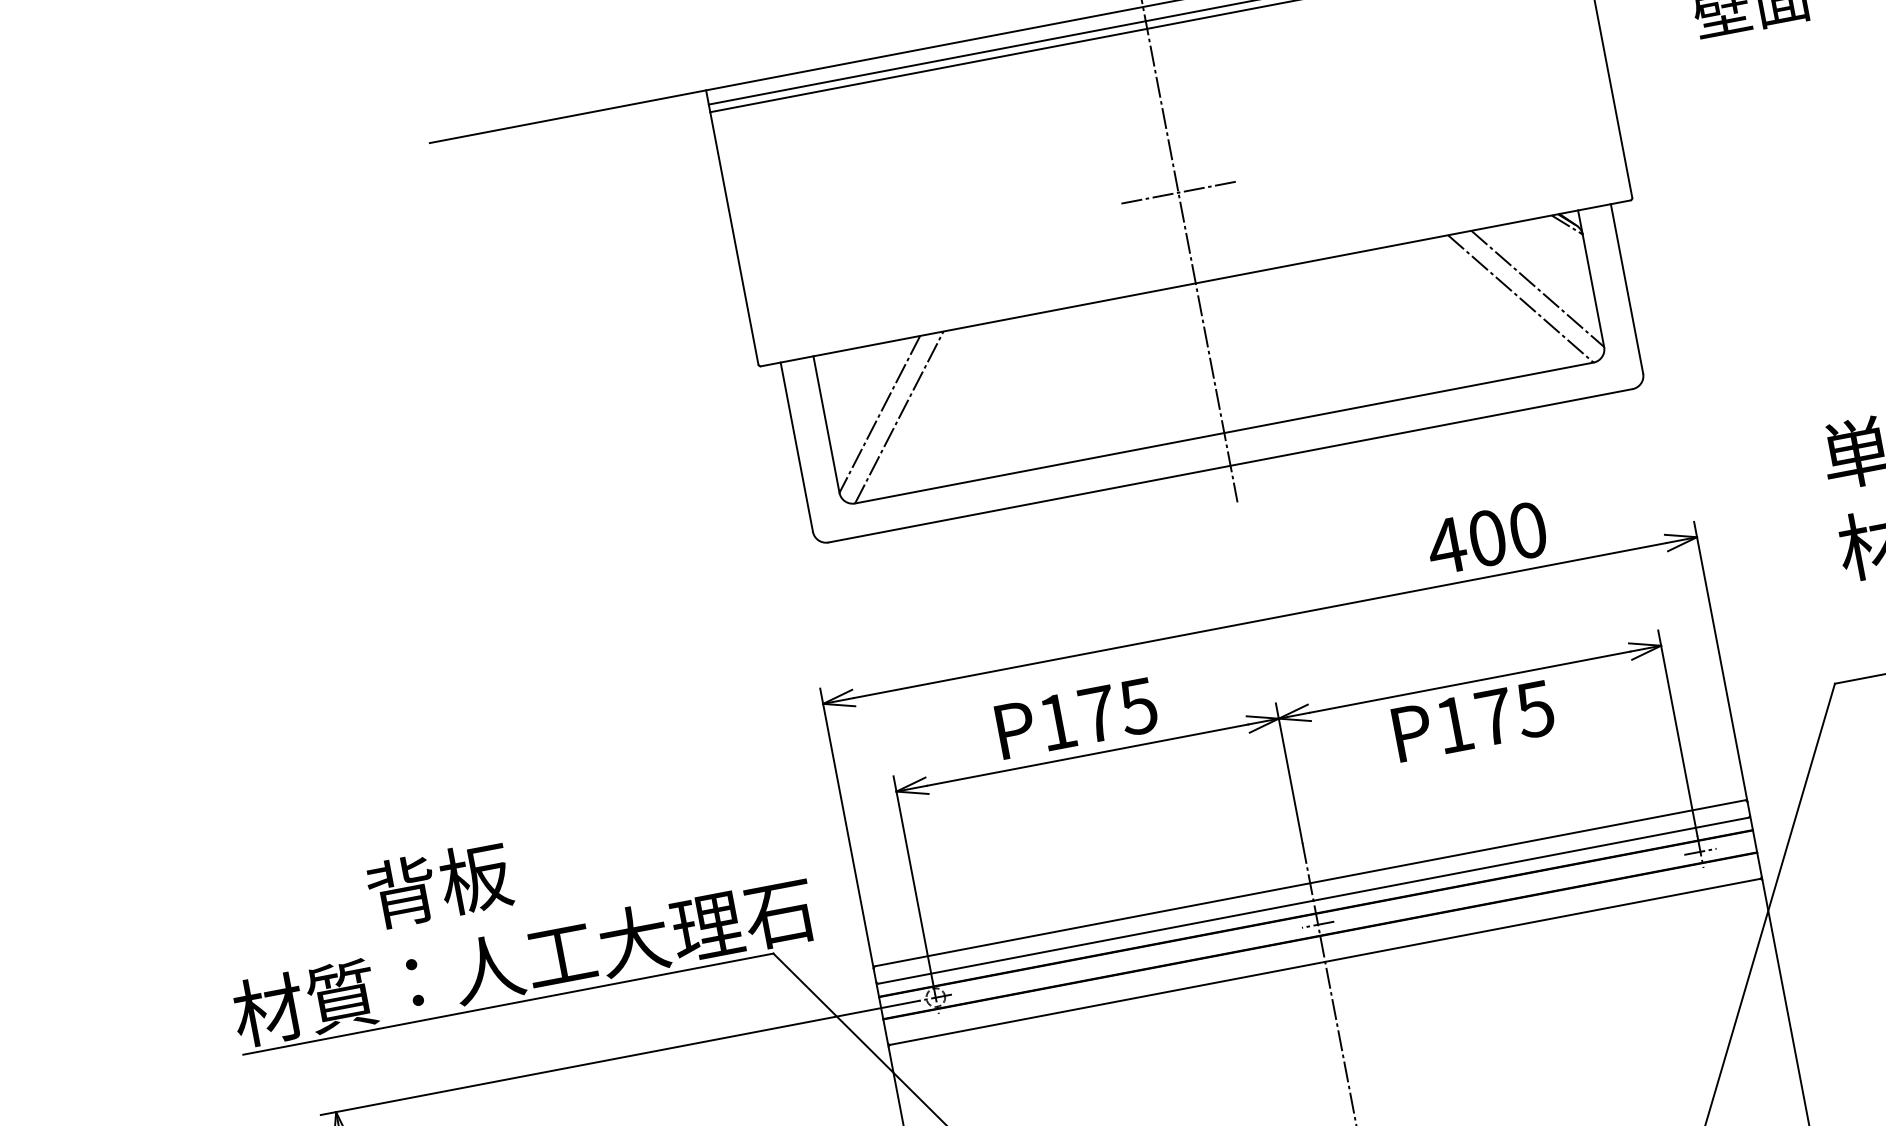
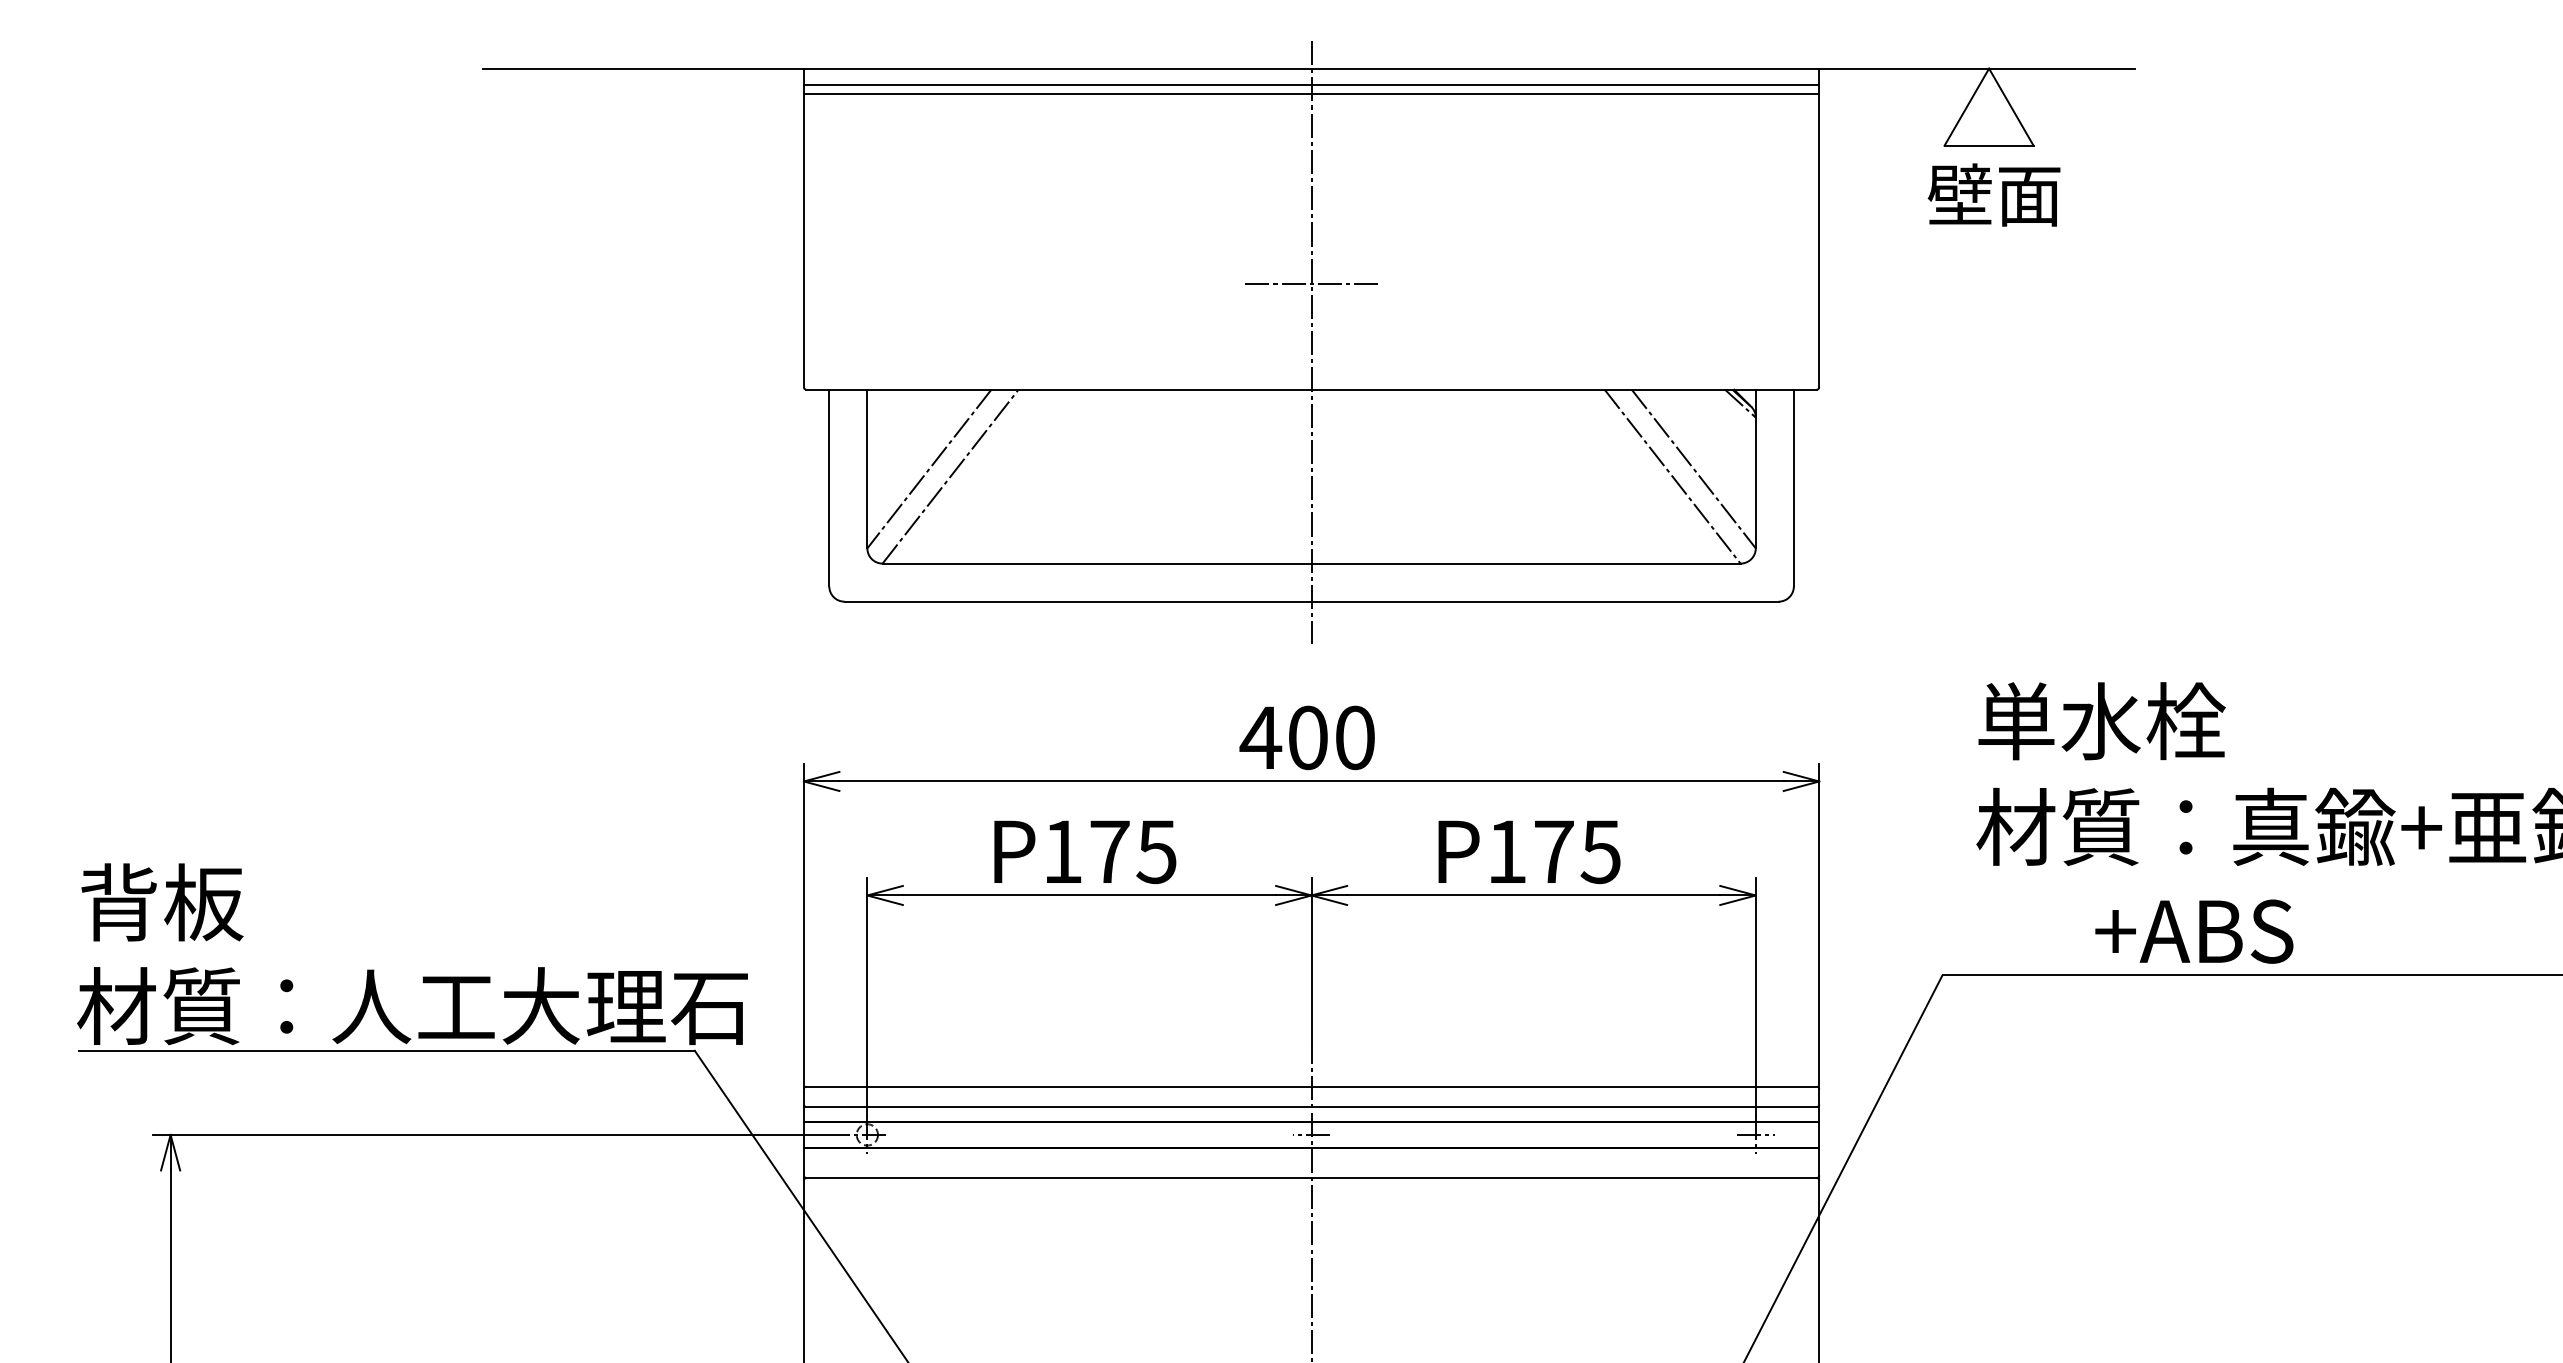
text: (1486, 538) -> (1306, 737), moved
text: (1473, 721) -> (1529, 852), moved
text: (439, 884) -> (162, 902), moved

